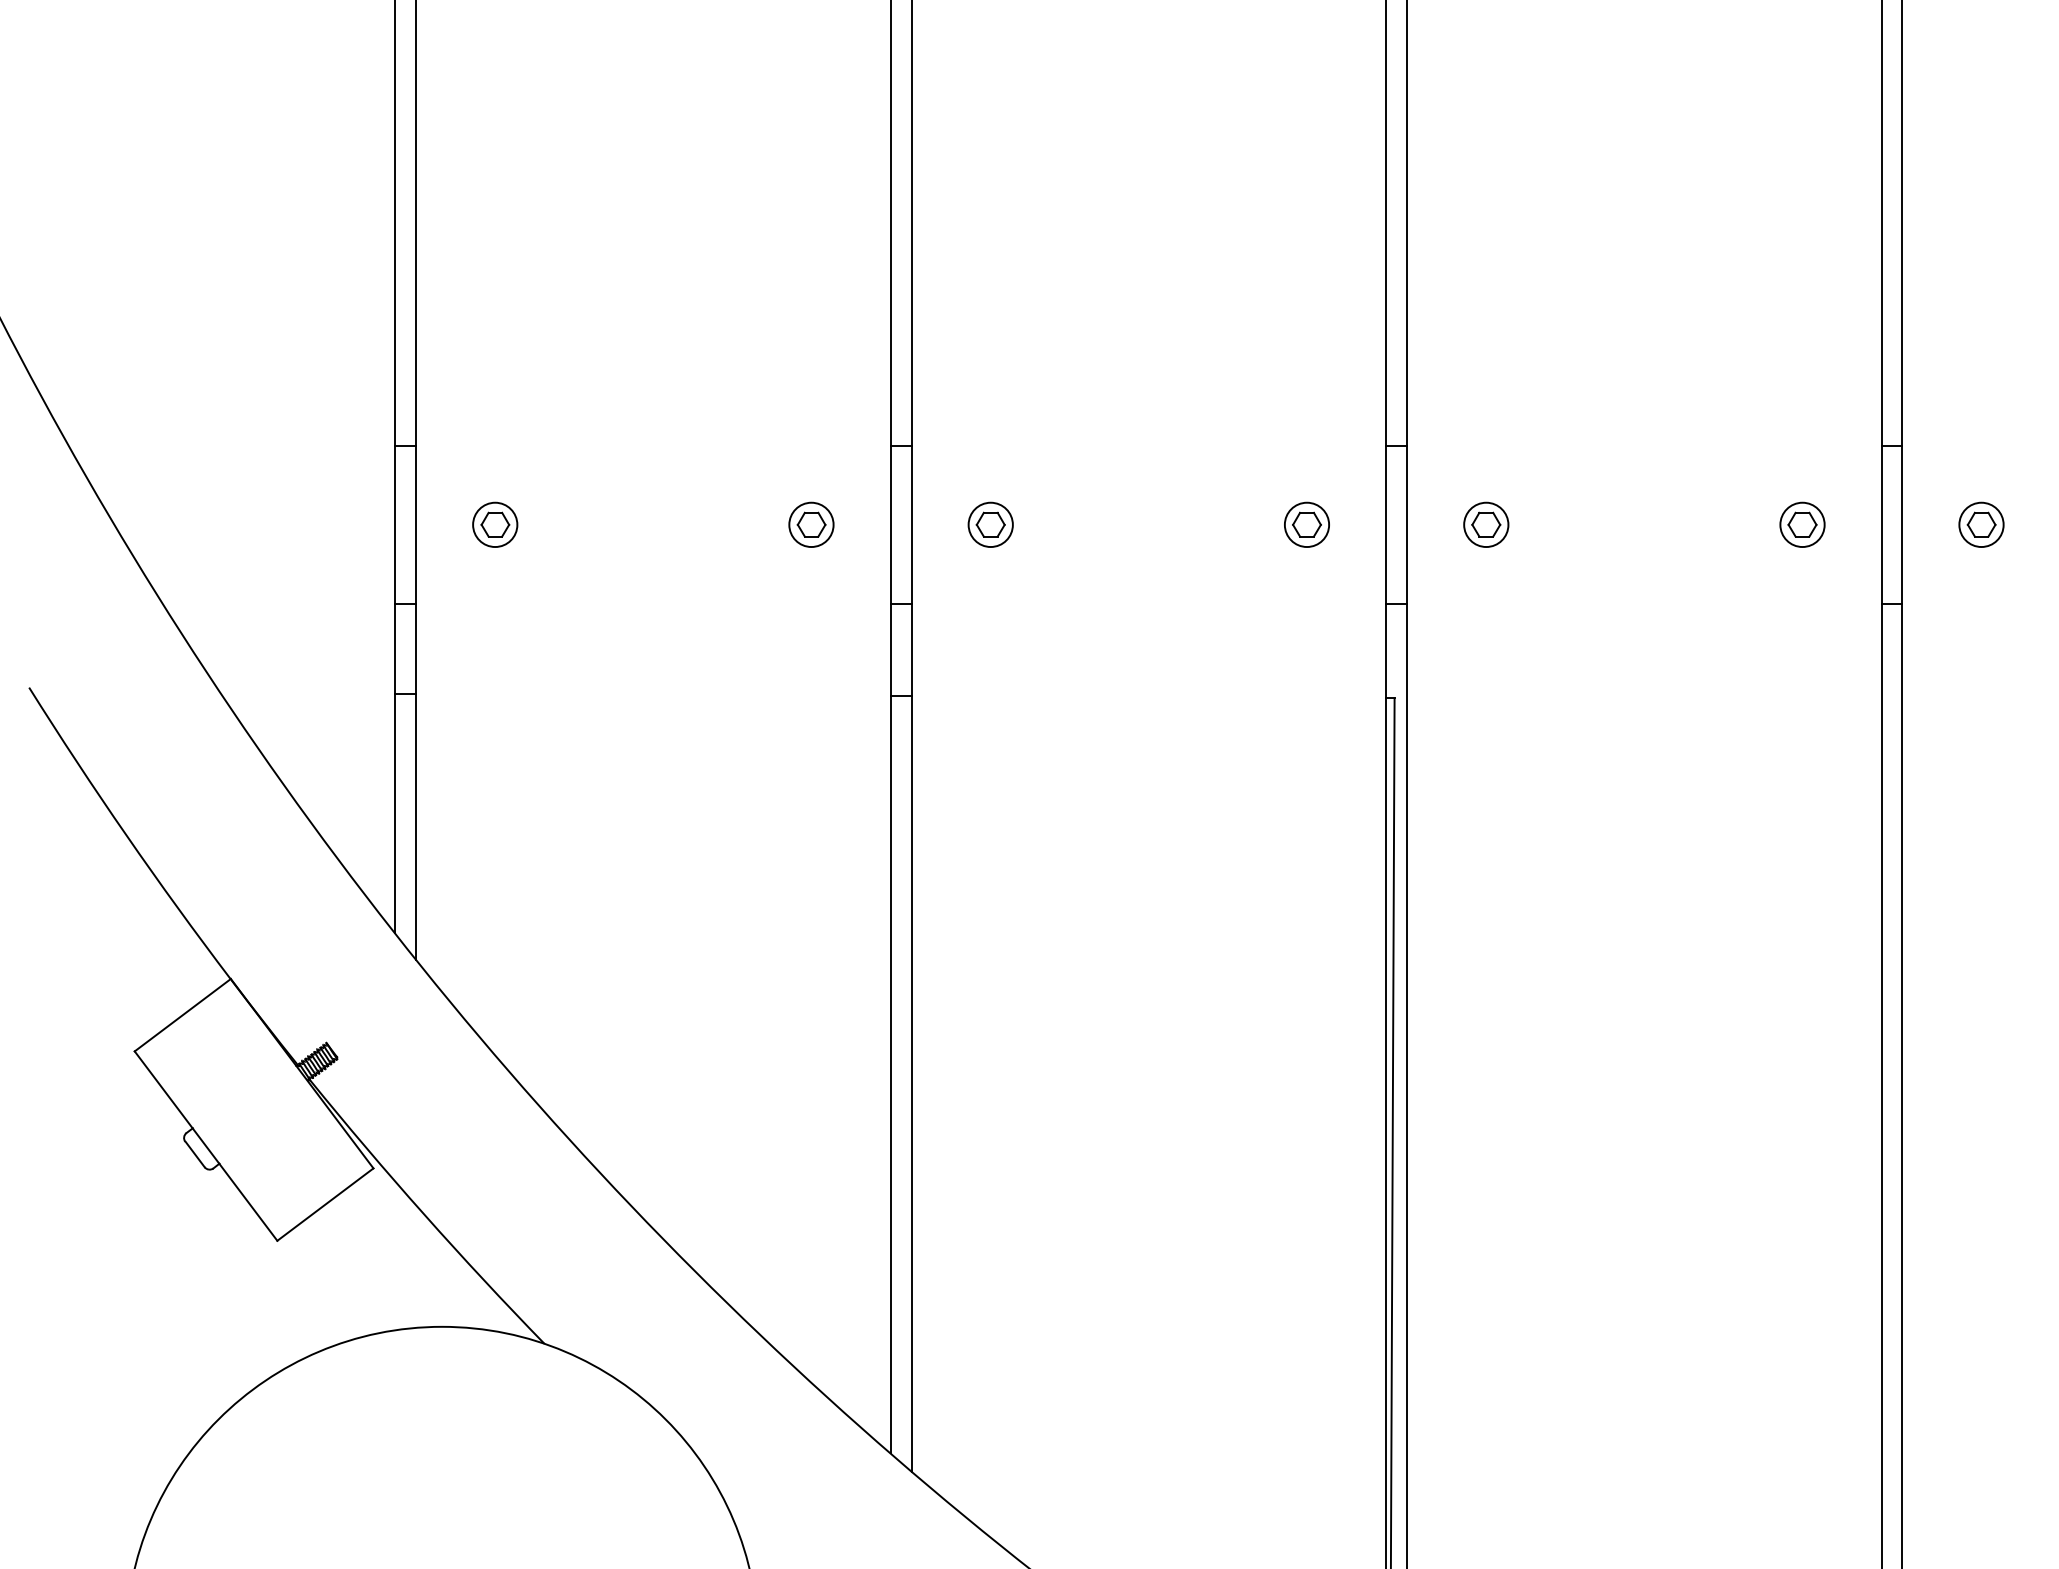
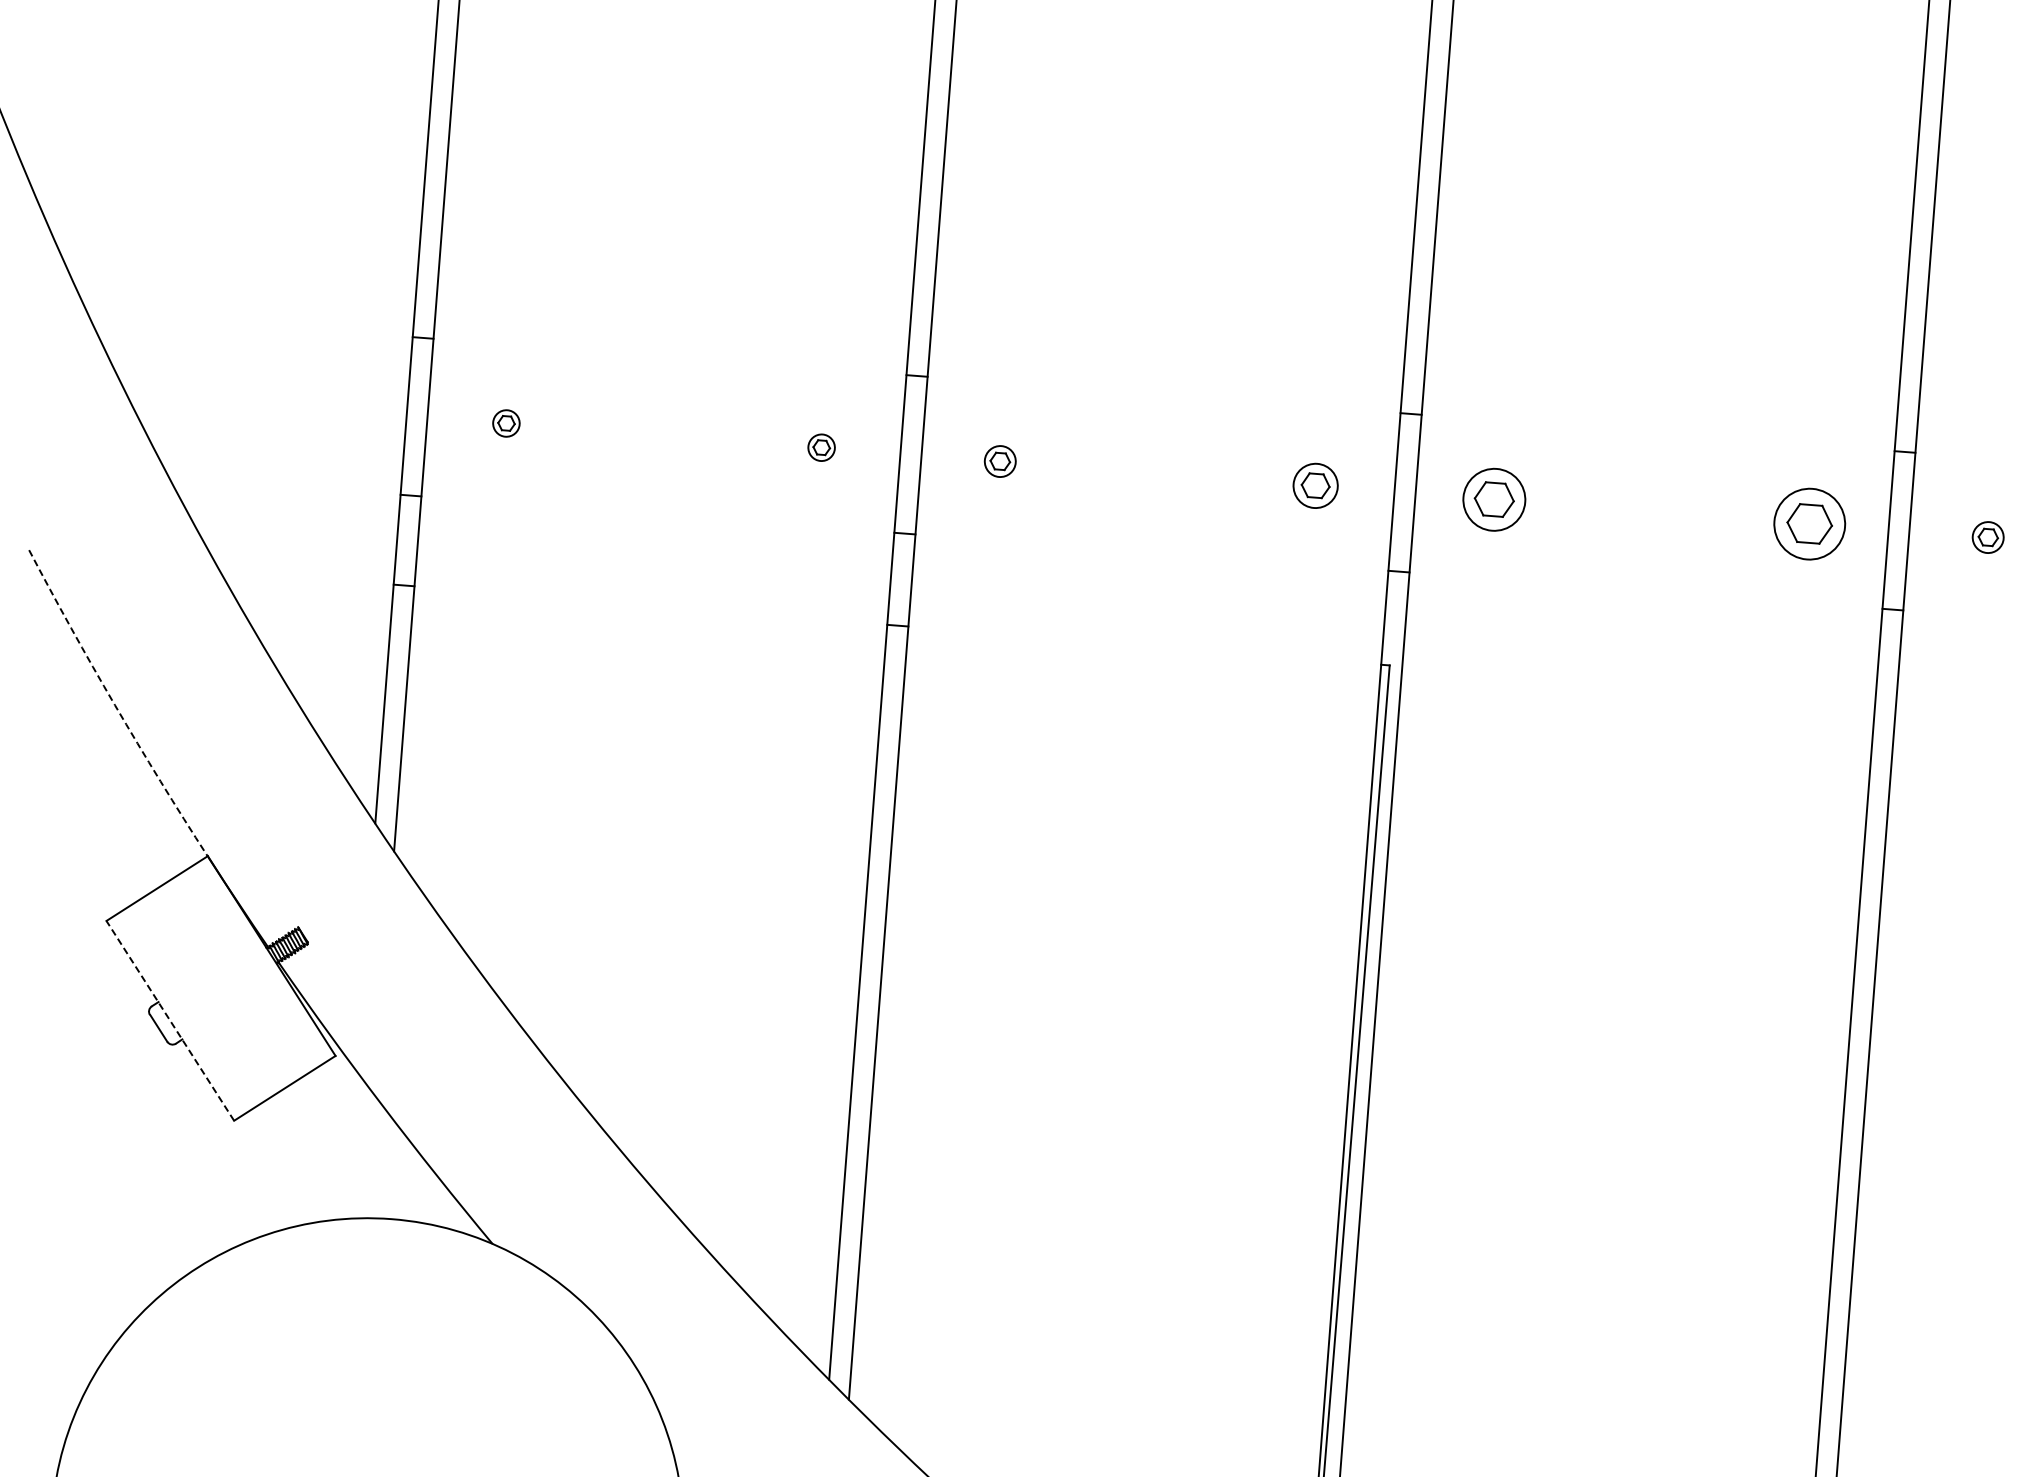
part: (495, 524) -> (506, 423), size x0.6
part: (811, 524) -> (821, 447), size x0.6
part: (990, 524) -> (1000, 461), size x0.7
part: (1486, 524) -> (1494, 499), size x1.4
part: (1802, 524) -> (1809, 523), size x1.6
part: (1981, 524) -> (1988, 537), size x0.7
arc: (126, 835) -> (114, 705), solid -> dashed
line: (206, 1146) -> (170, 1021), solid -> dashed

